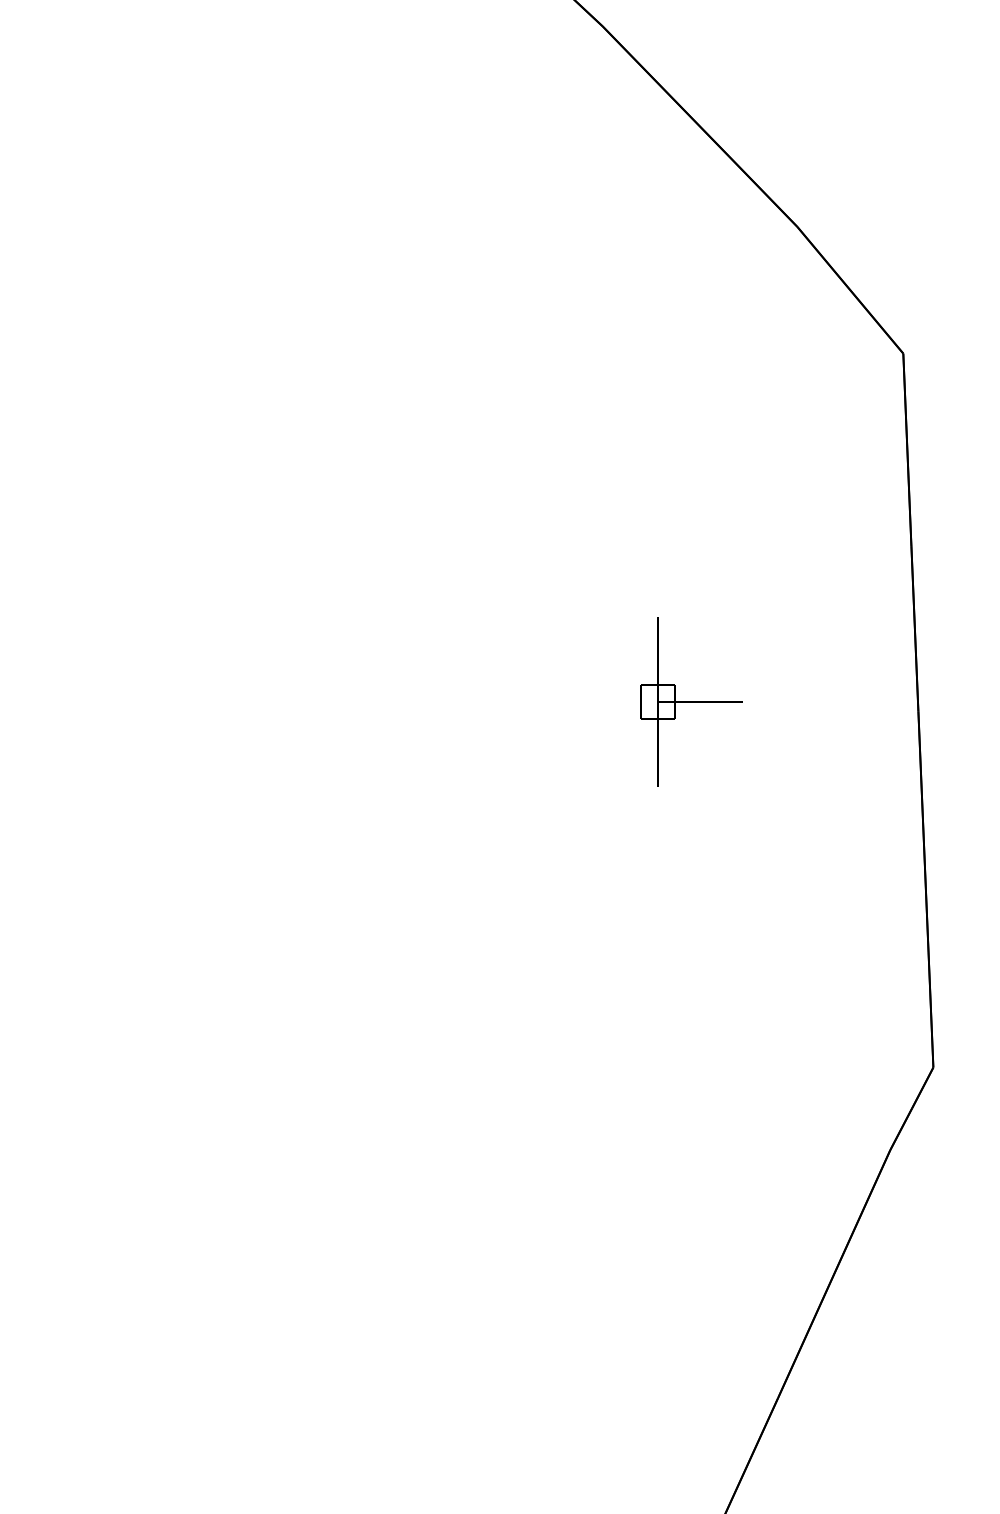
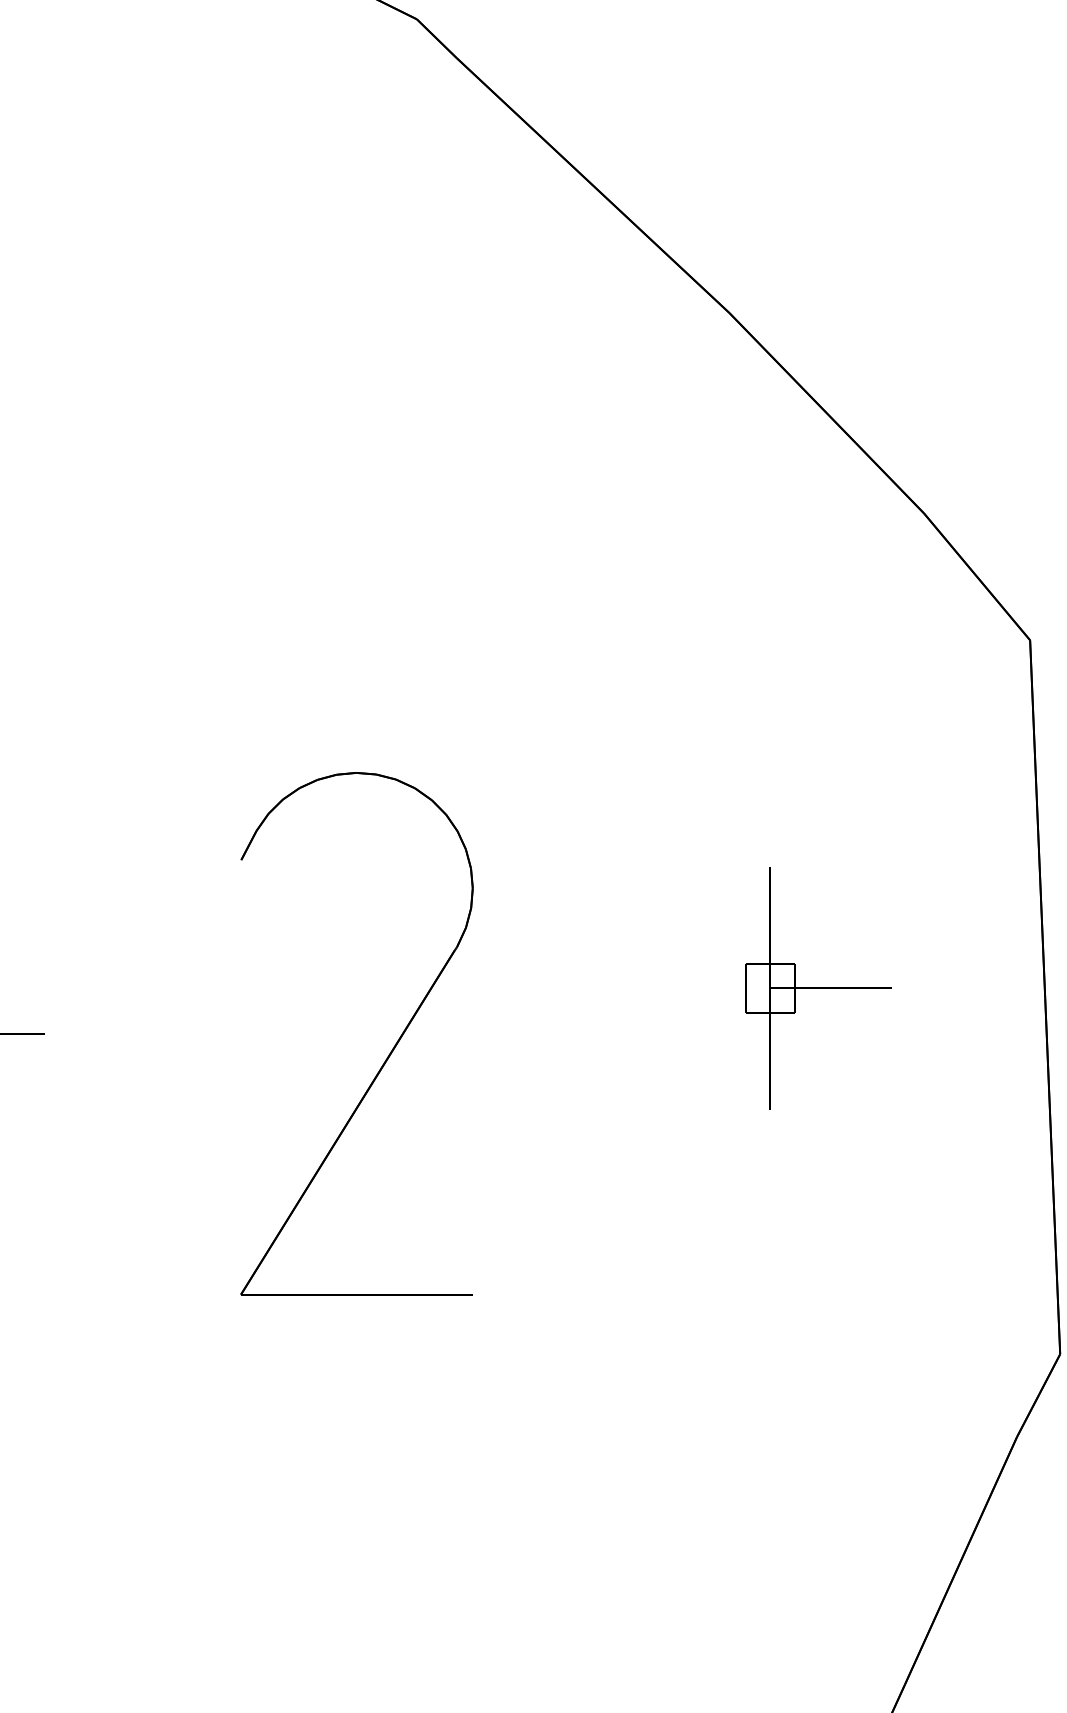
part: (691, 701) -> (818, 988), size x1.43
part: (261, 767) -> (388, 1054), added

